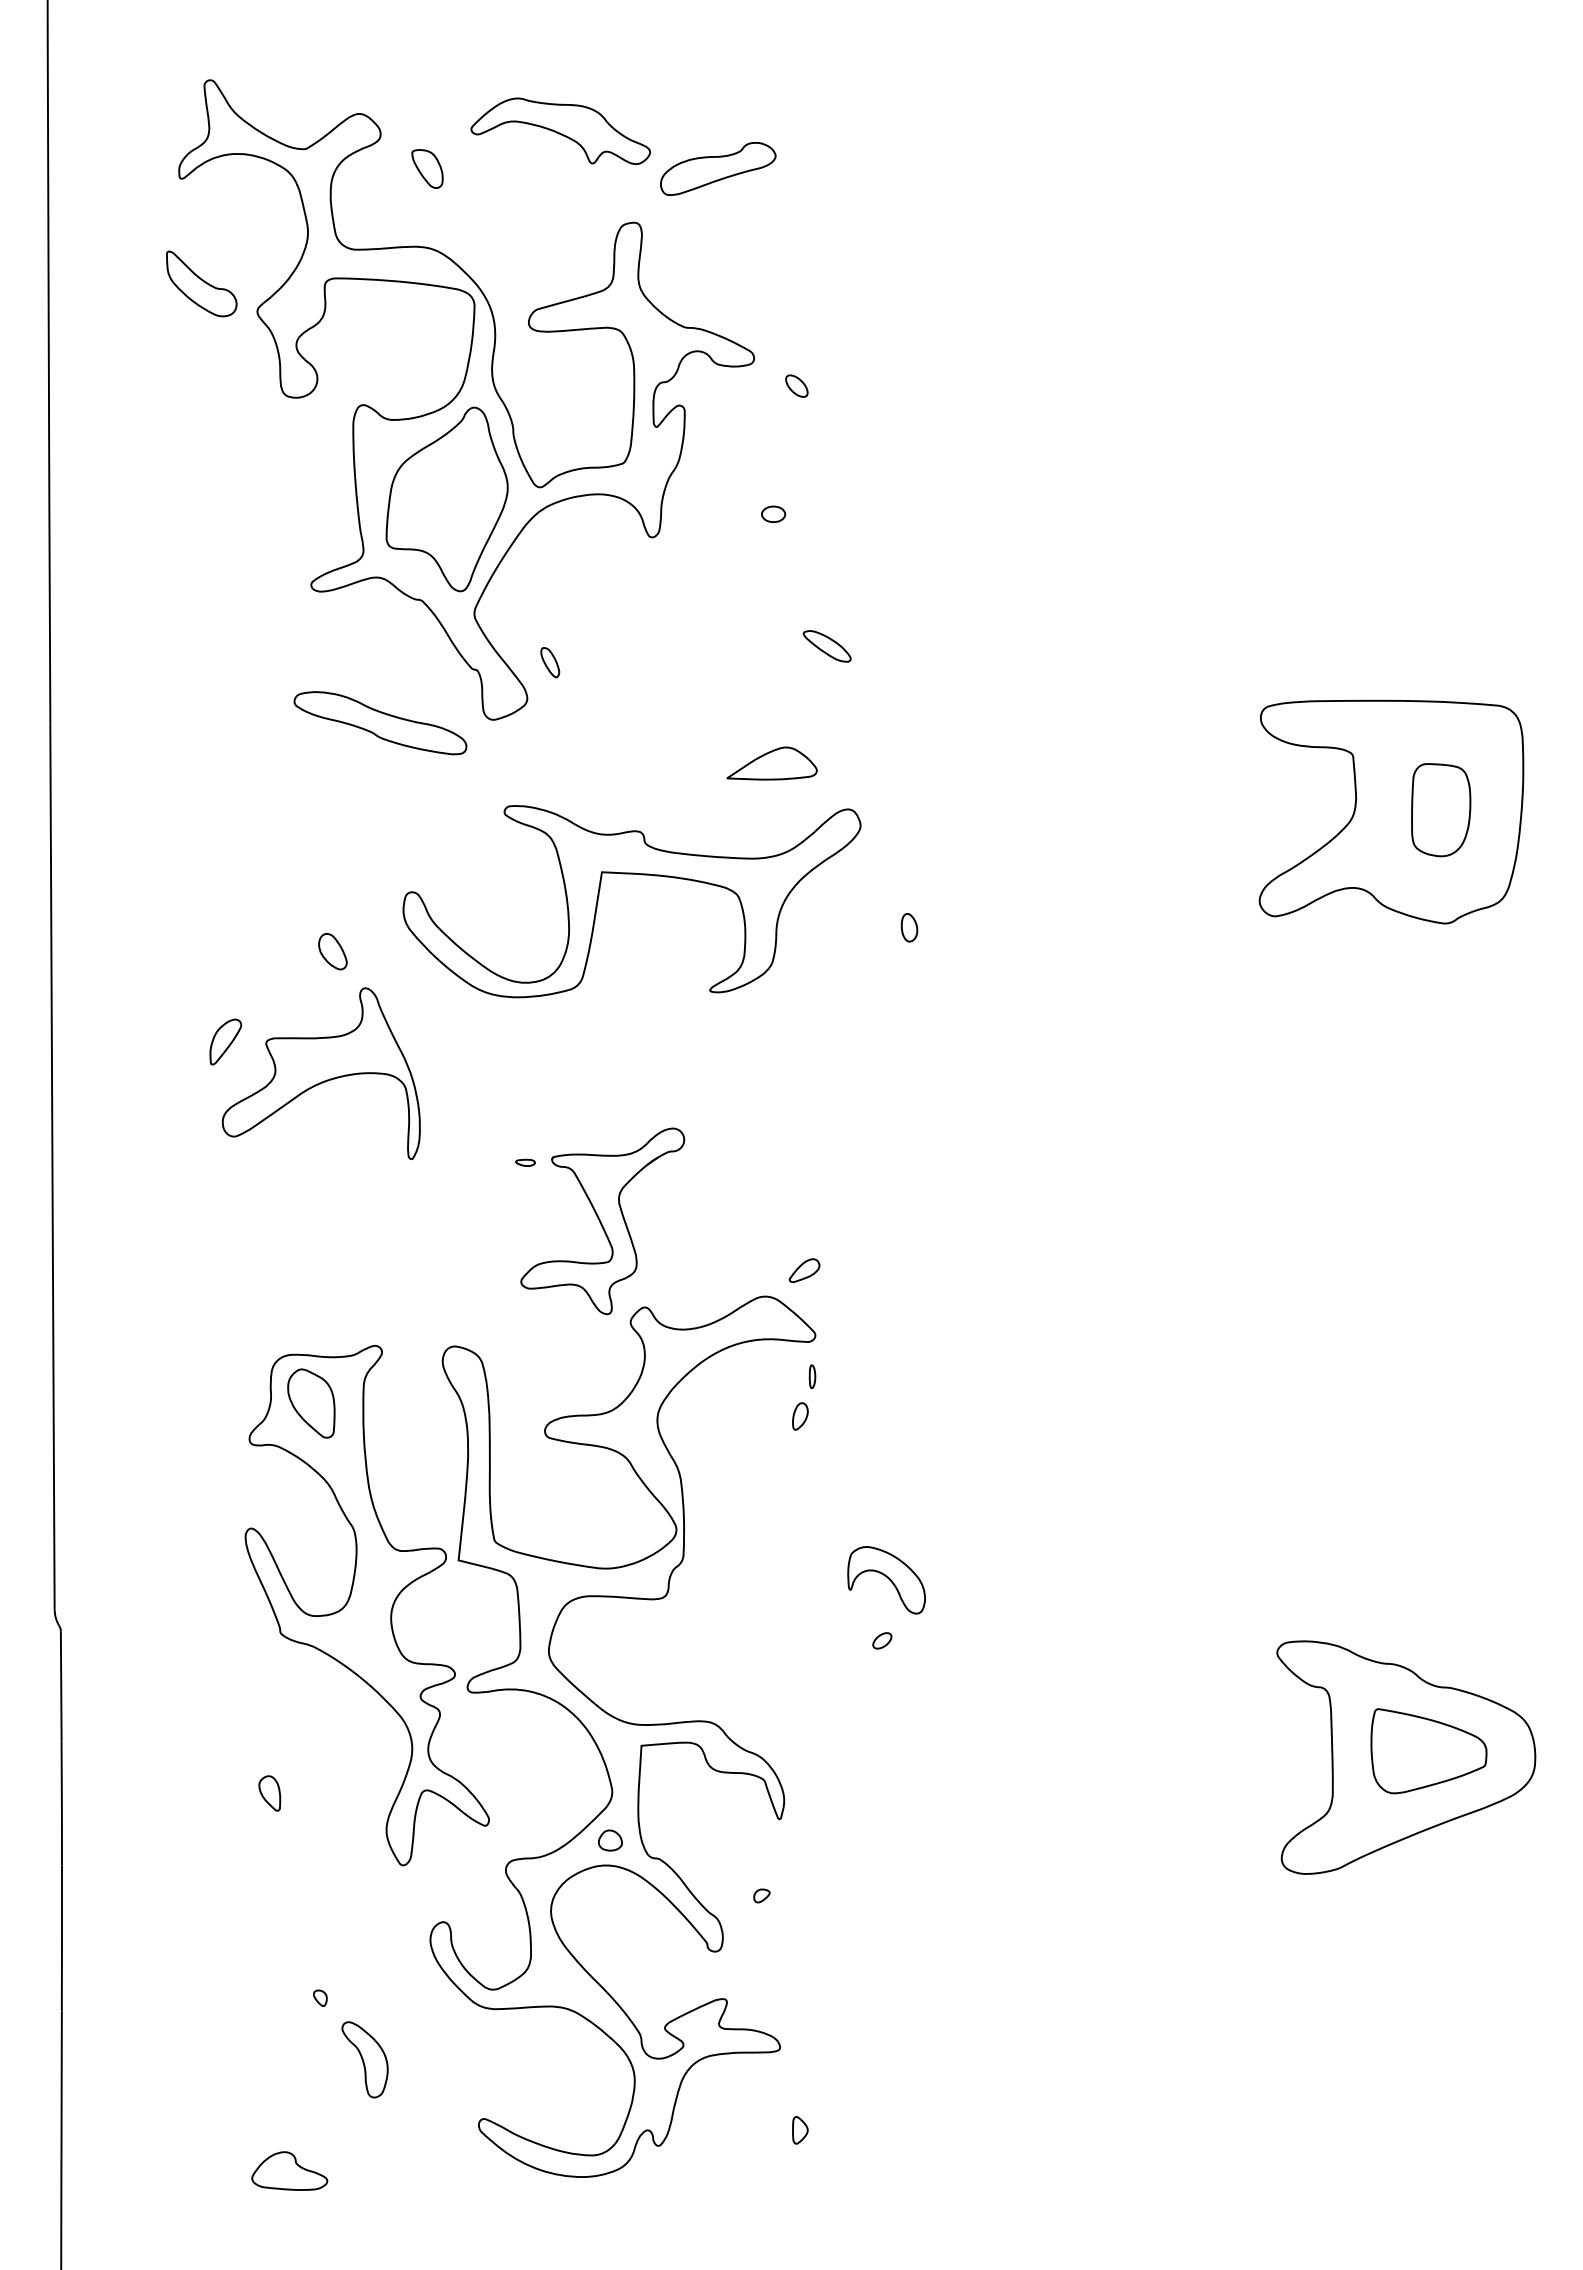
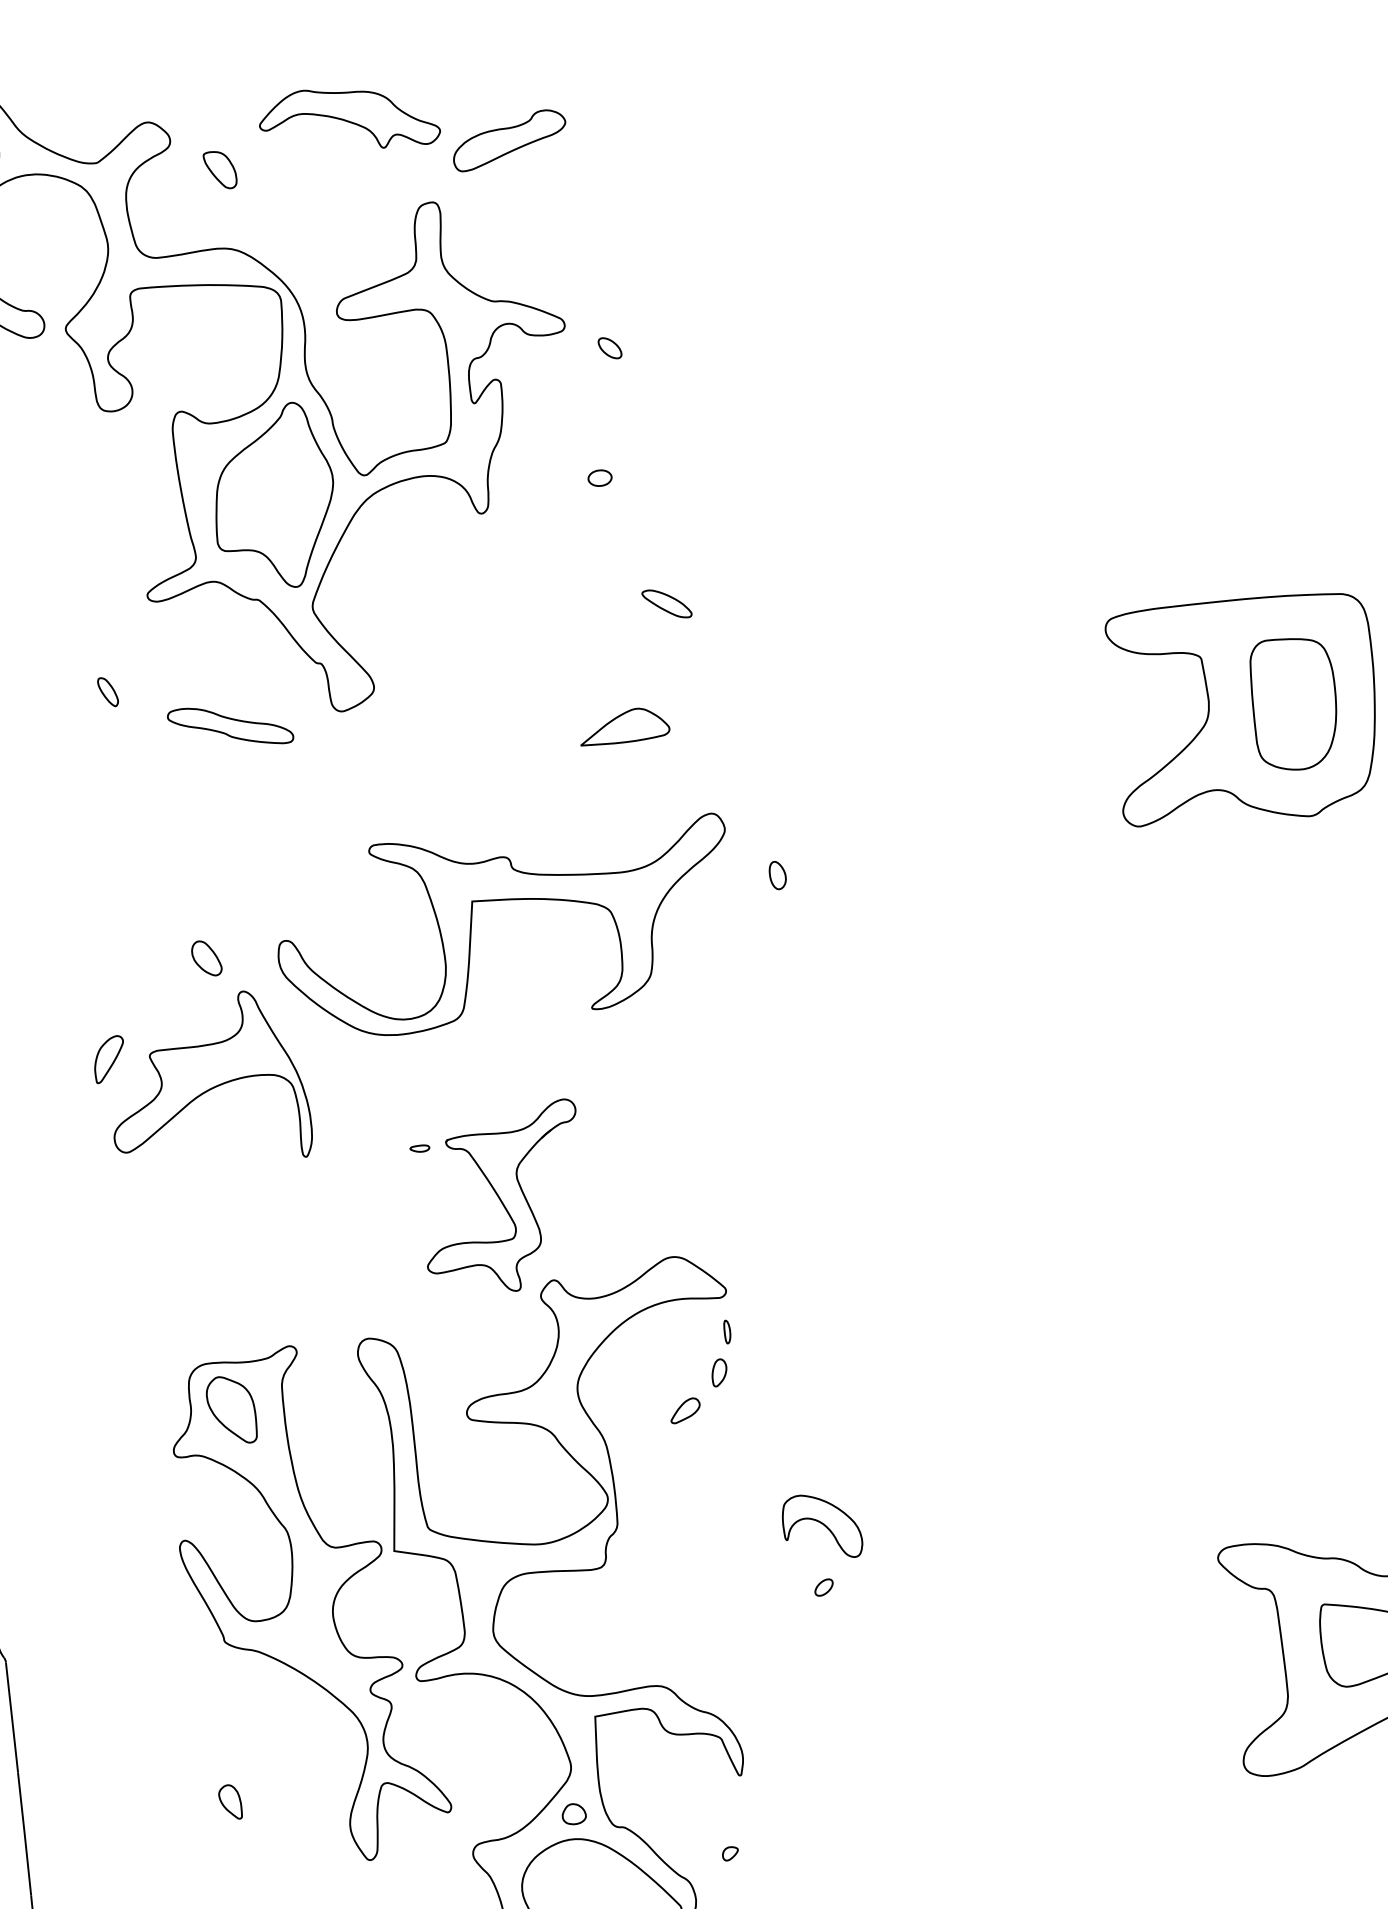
part: (550, 662) -> (108, 692), moved
part: (380, 723) -> (230, 726), size x0.71
part: (1440, 809) -> (1293, 703), size x1.43
part: (631, 874) -> (501, 900), moved
part: (804, 1270) -> (685, 1410), moved

